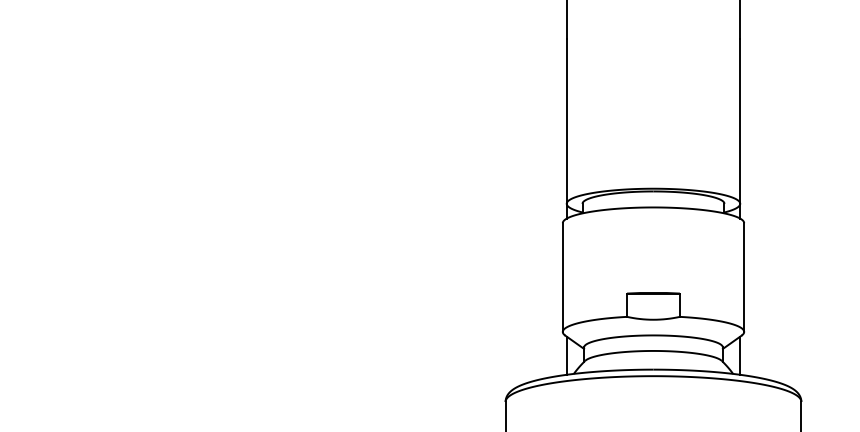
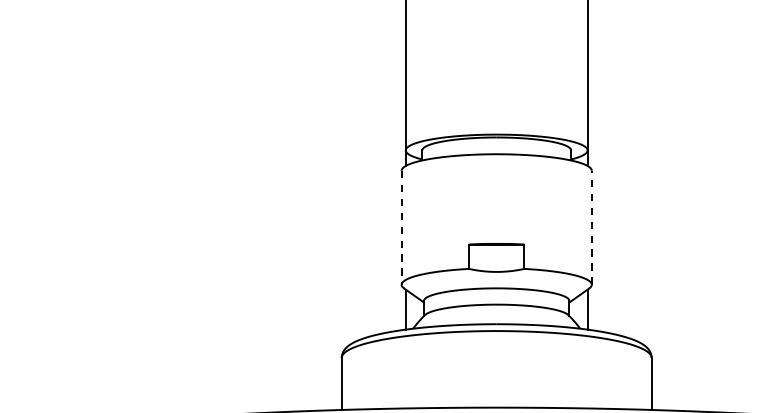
line: (744, 277) -> (592, 227), solid -> dashed
line: (562, 278) -> (401, 228), solid -> dashed

